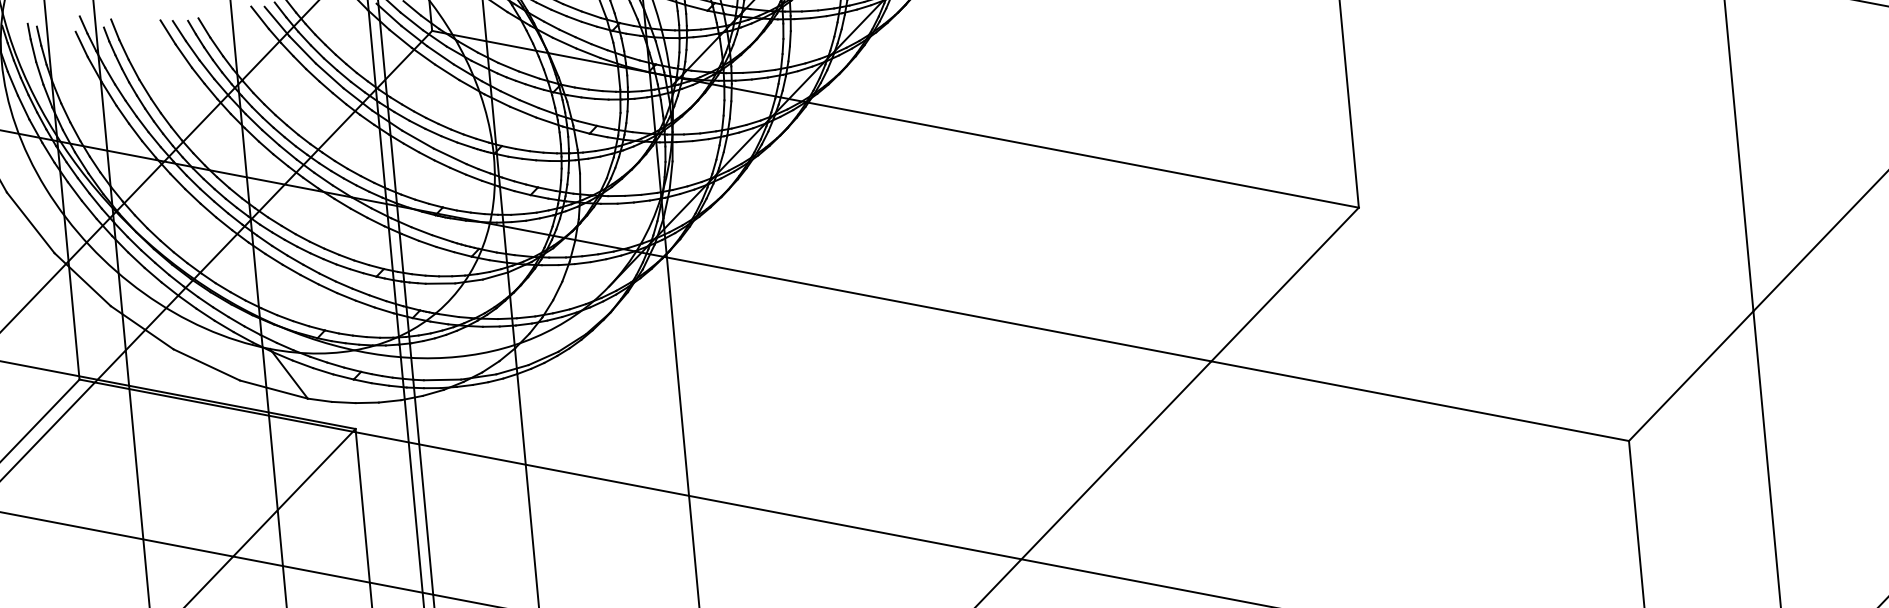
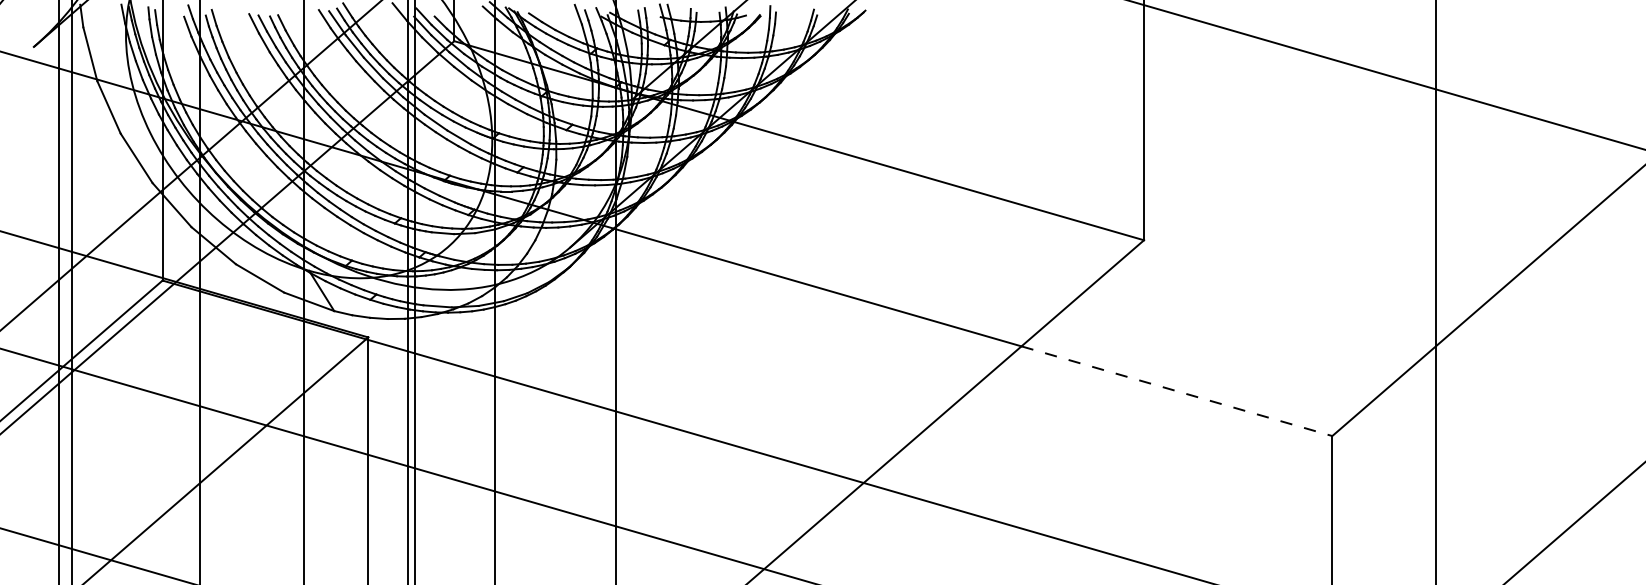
line: (1419, 401) -> (1176, 391), solid -> dashed

